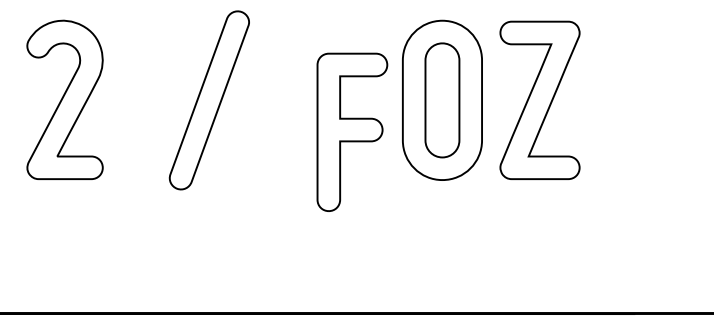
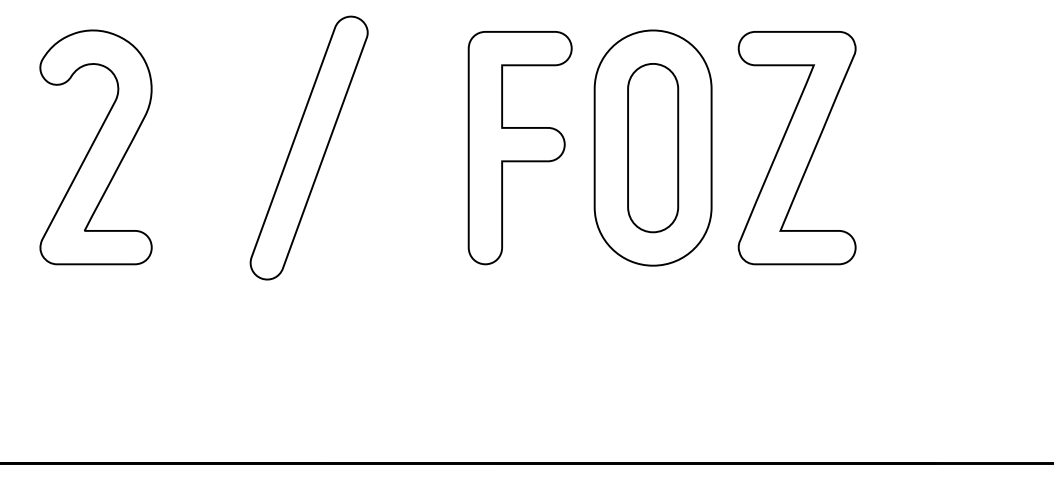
part: (352, 131) -> (520, 146), moved

